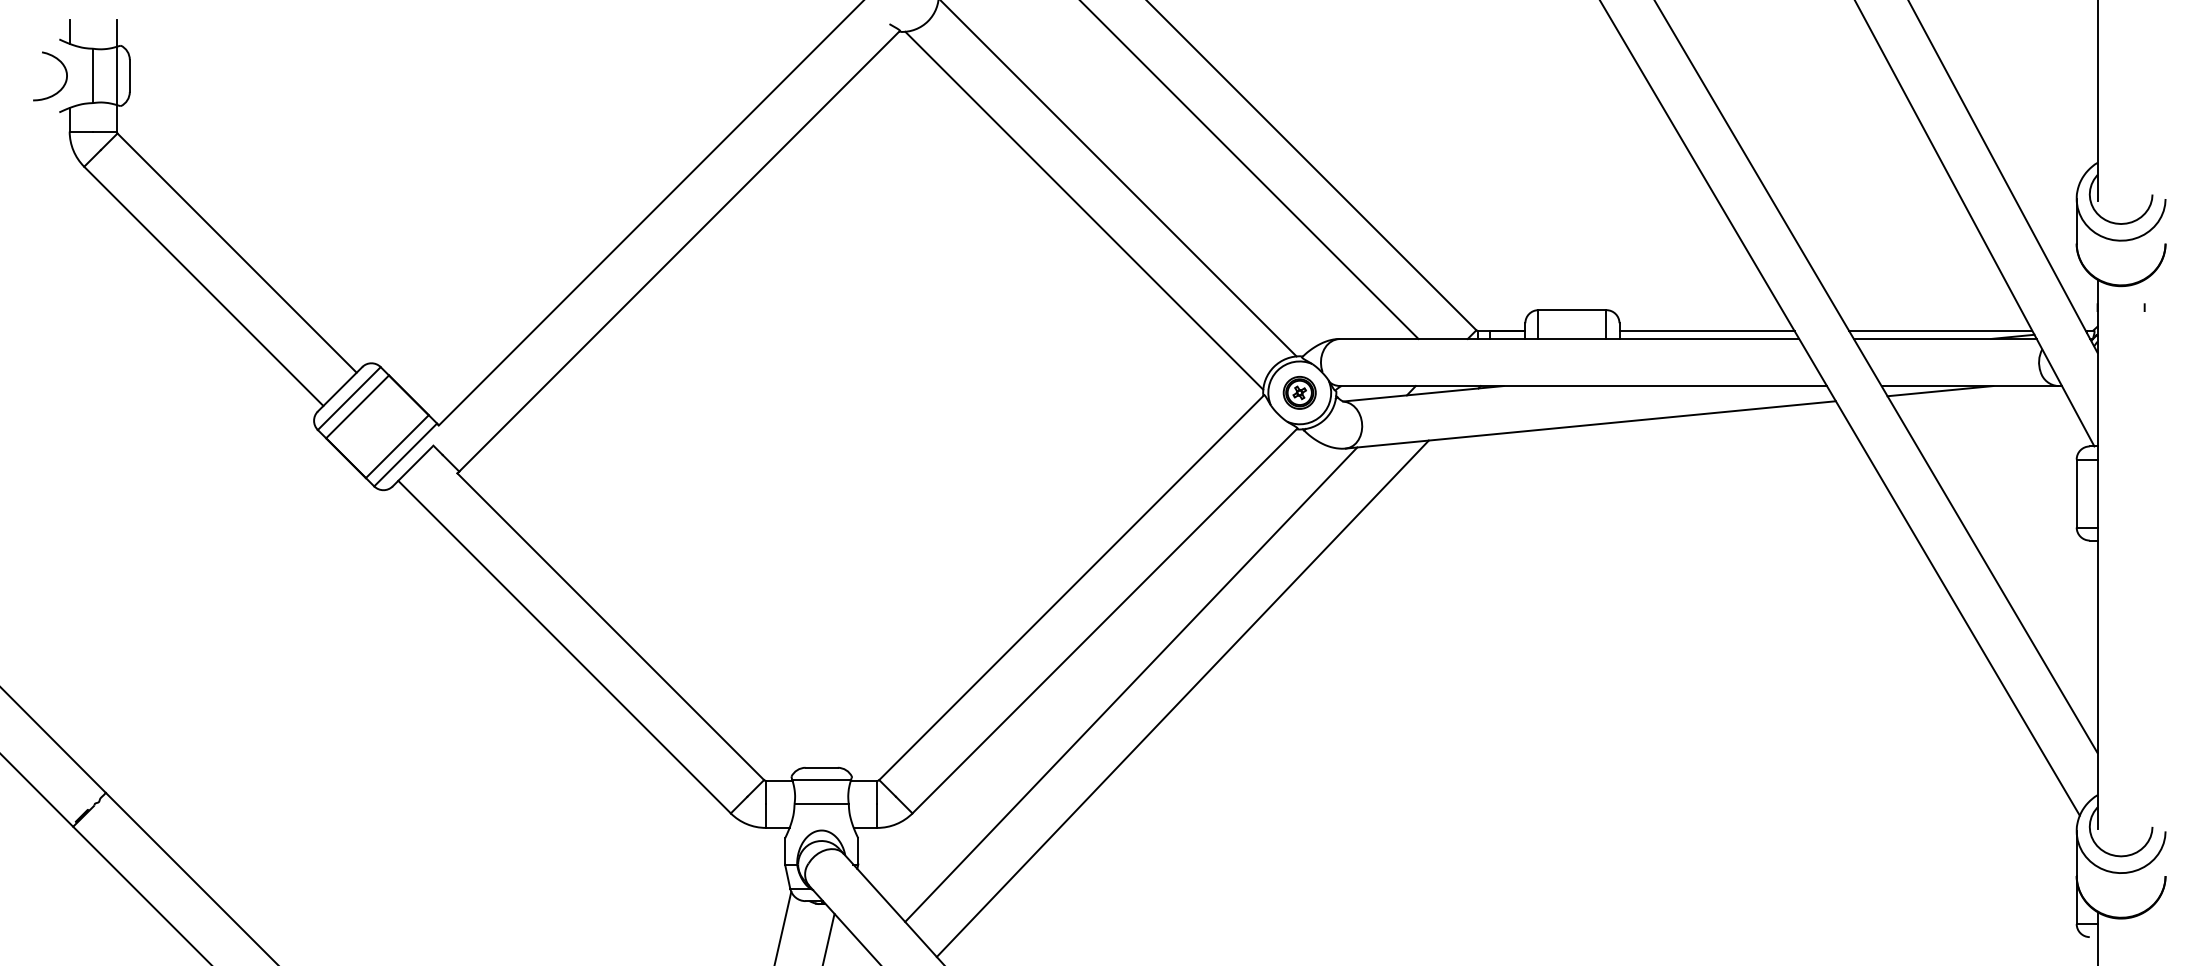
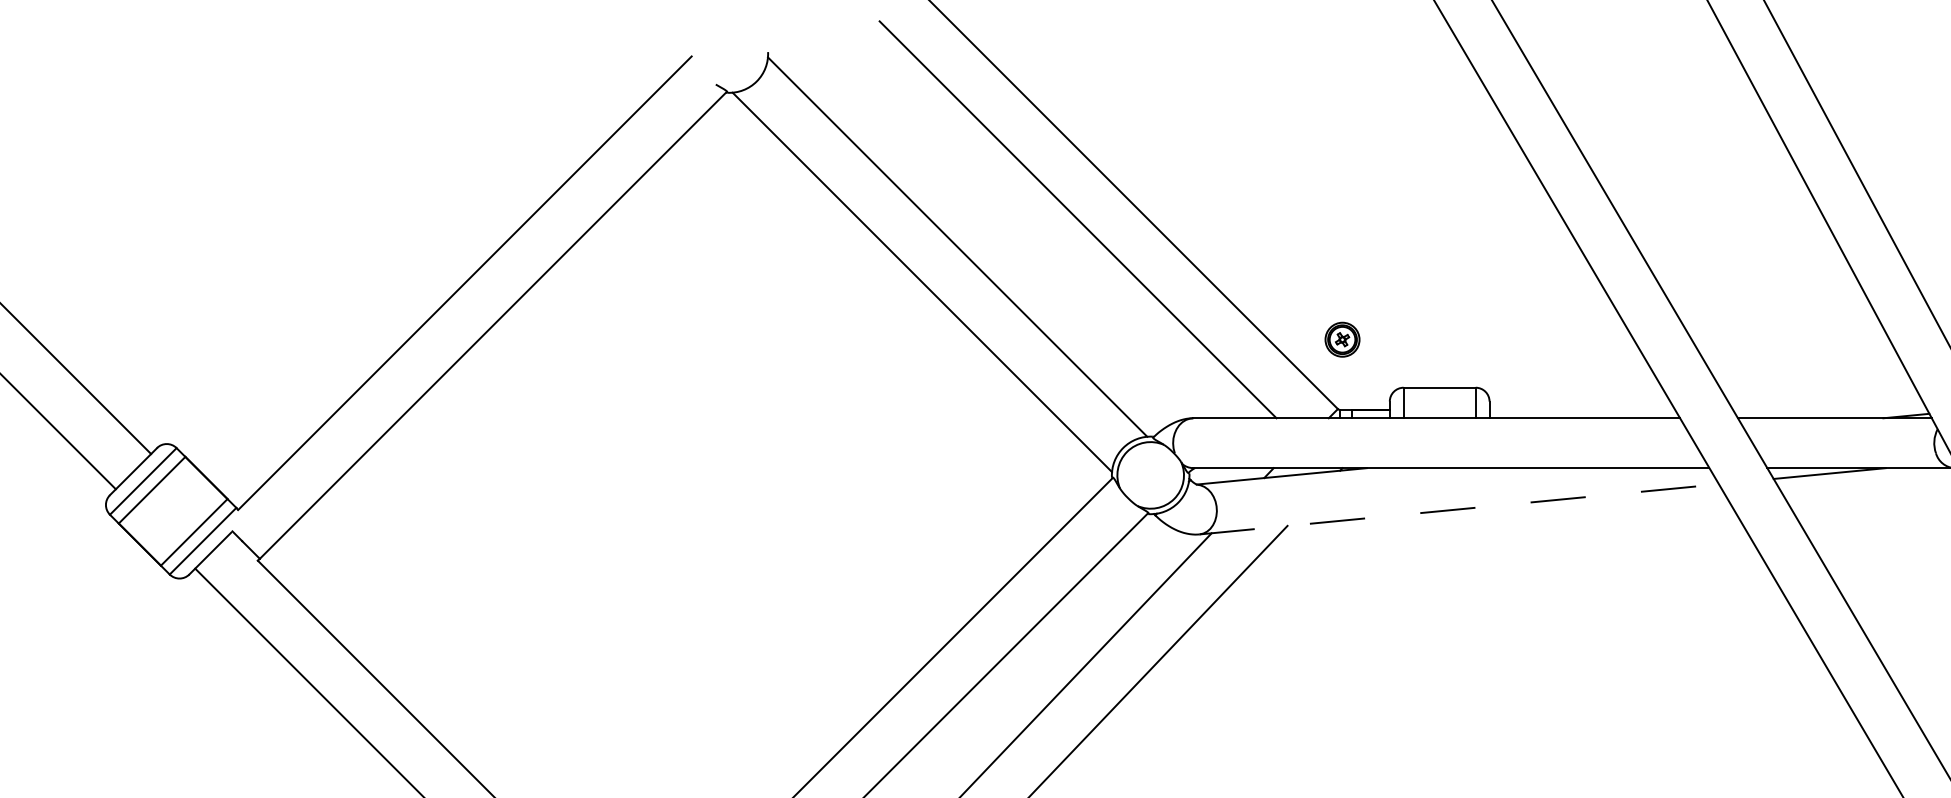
line: (1706, 331) -> (1581, 410), removed
line: (1940, 331) -> (1829, 410), removed
part: (1299, 392) -> (1342, 339), moved
line: (1591, 424) -> (1459, 508), solid -> dashed

